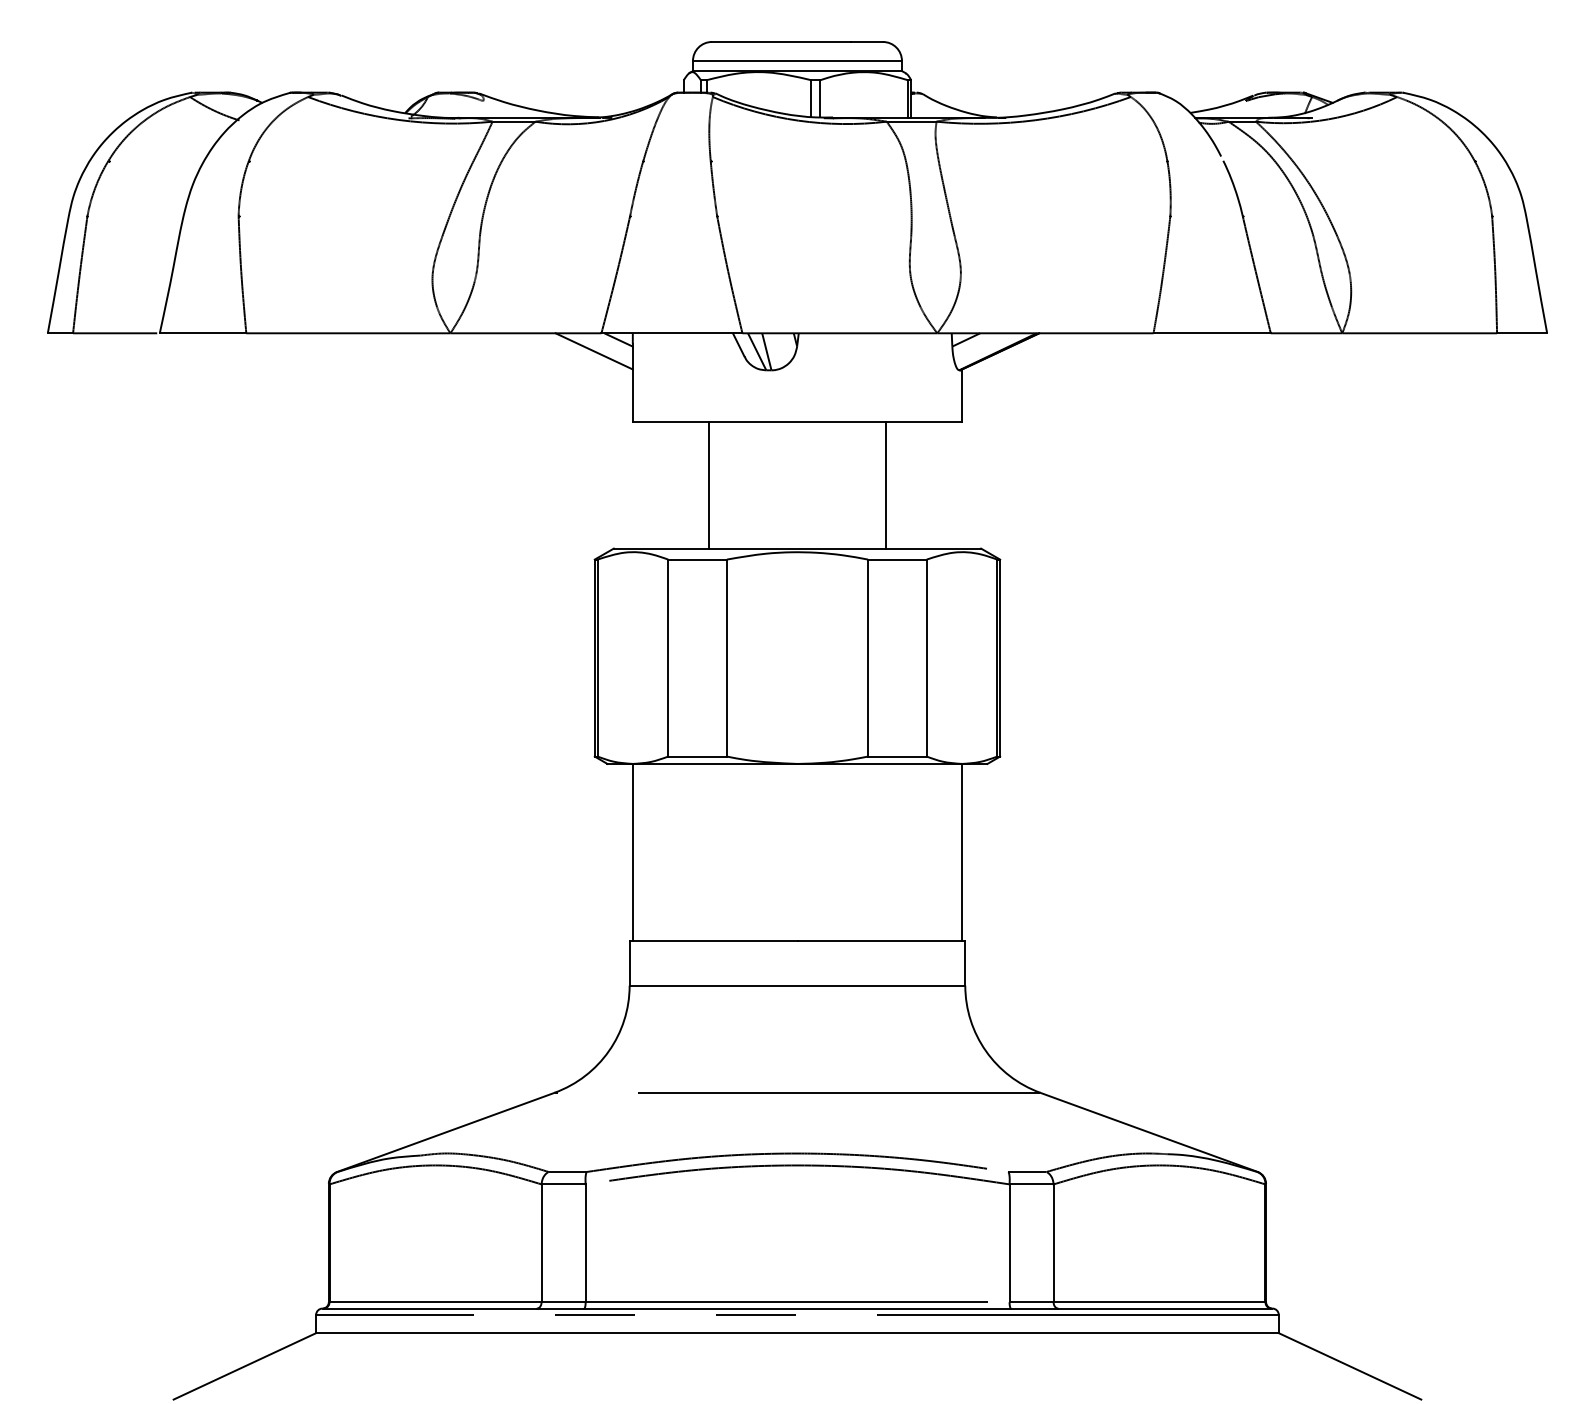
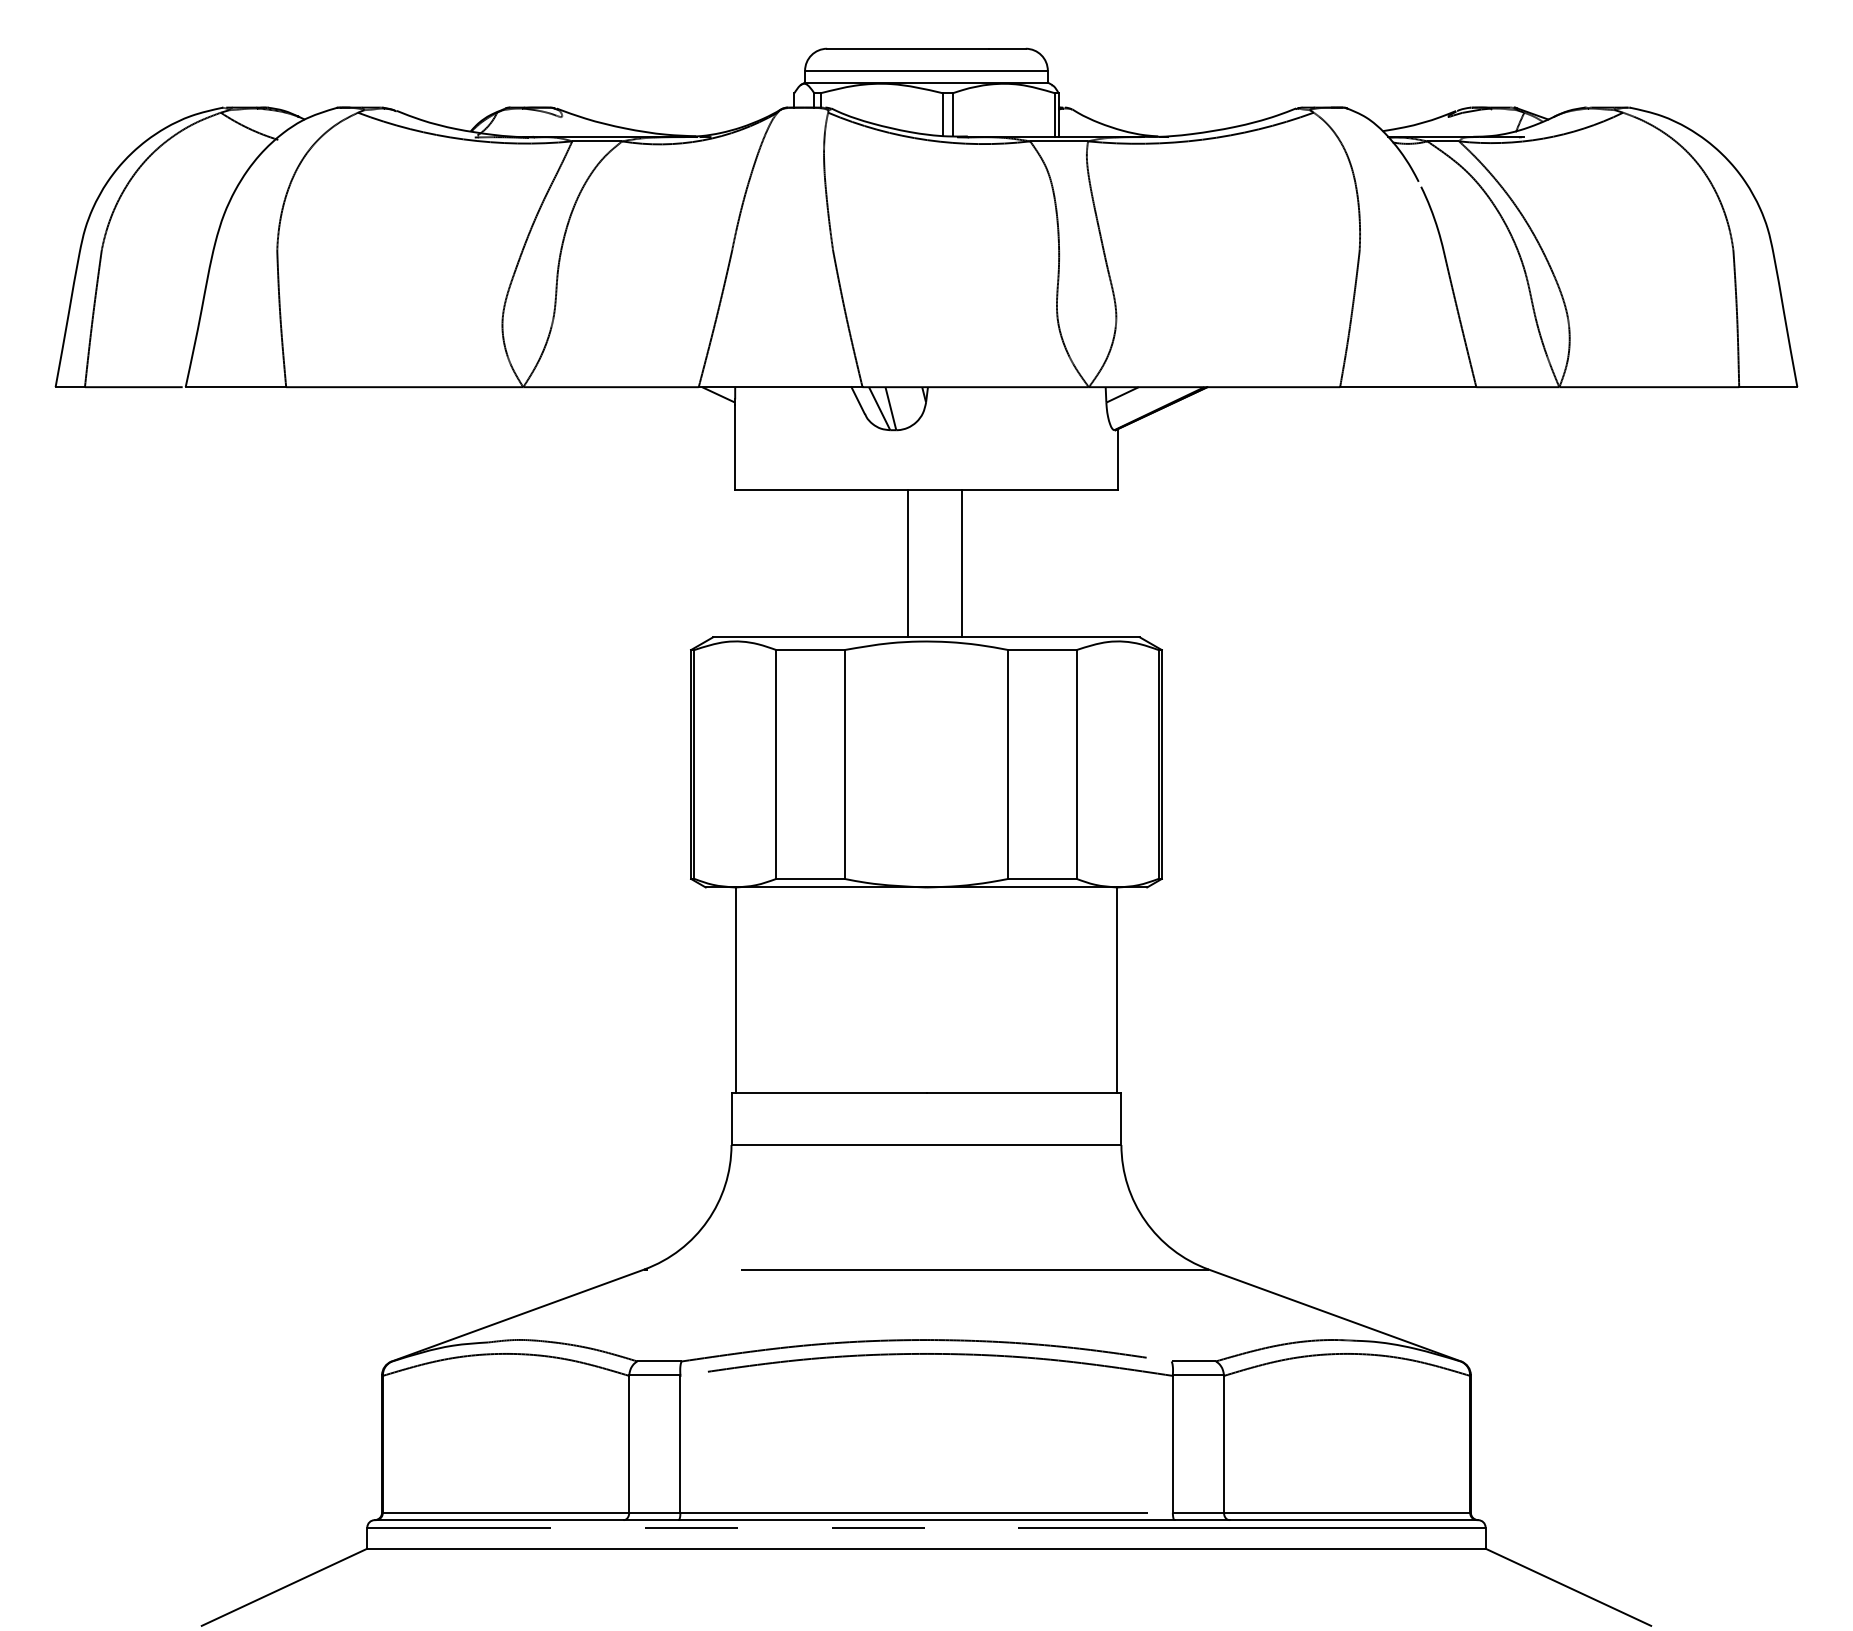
line: (593, 351) -> (689, 408), removed
line: (708, 484) -> (907, 562), moved
line: (886, 484) -> (962, 562), moved

